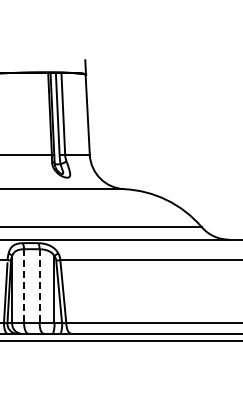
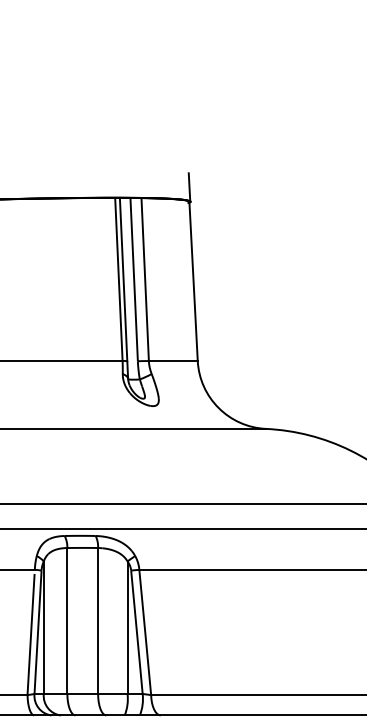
line: (24, 286) -> (68, 621), dashed -> solid
line: (39, 286) -> (97, 621), dashed -> solid

